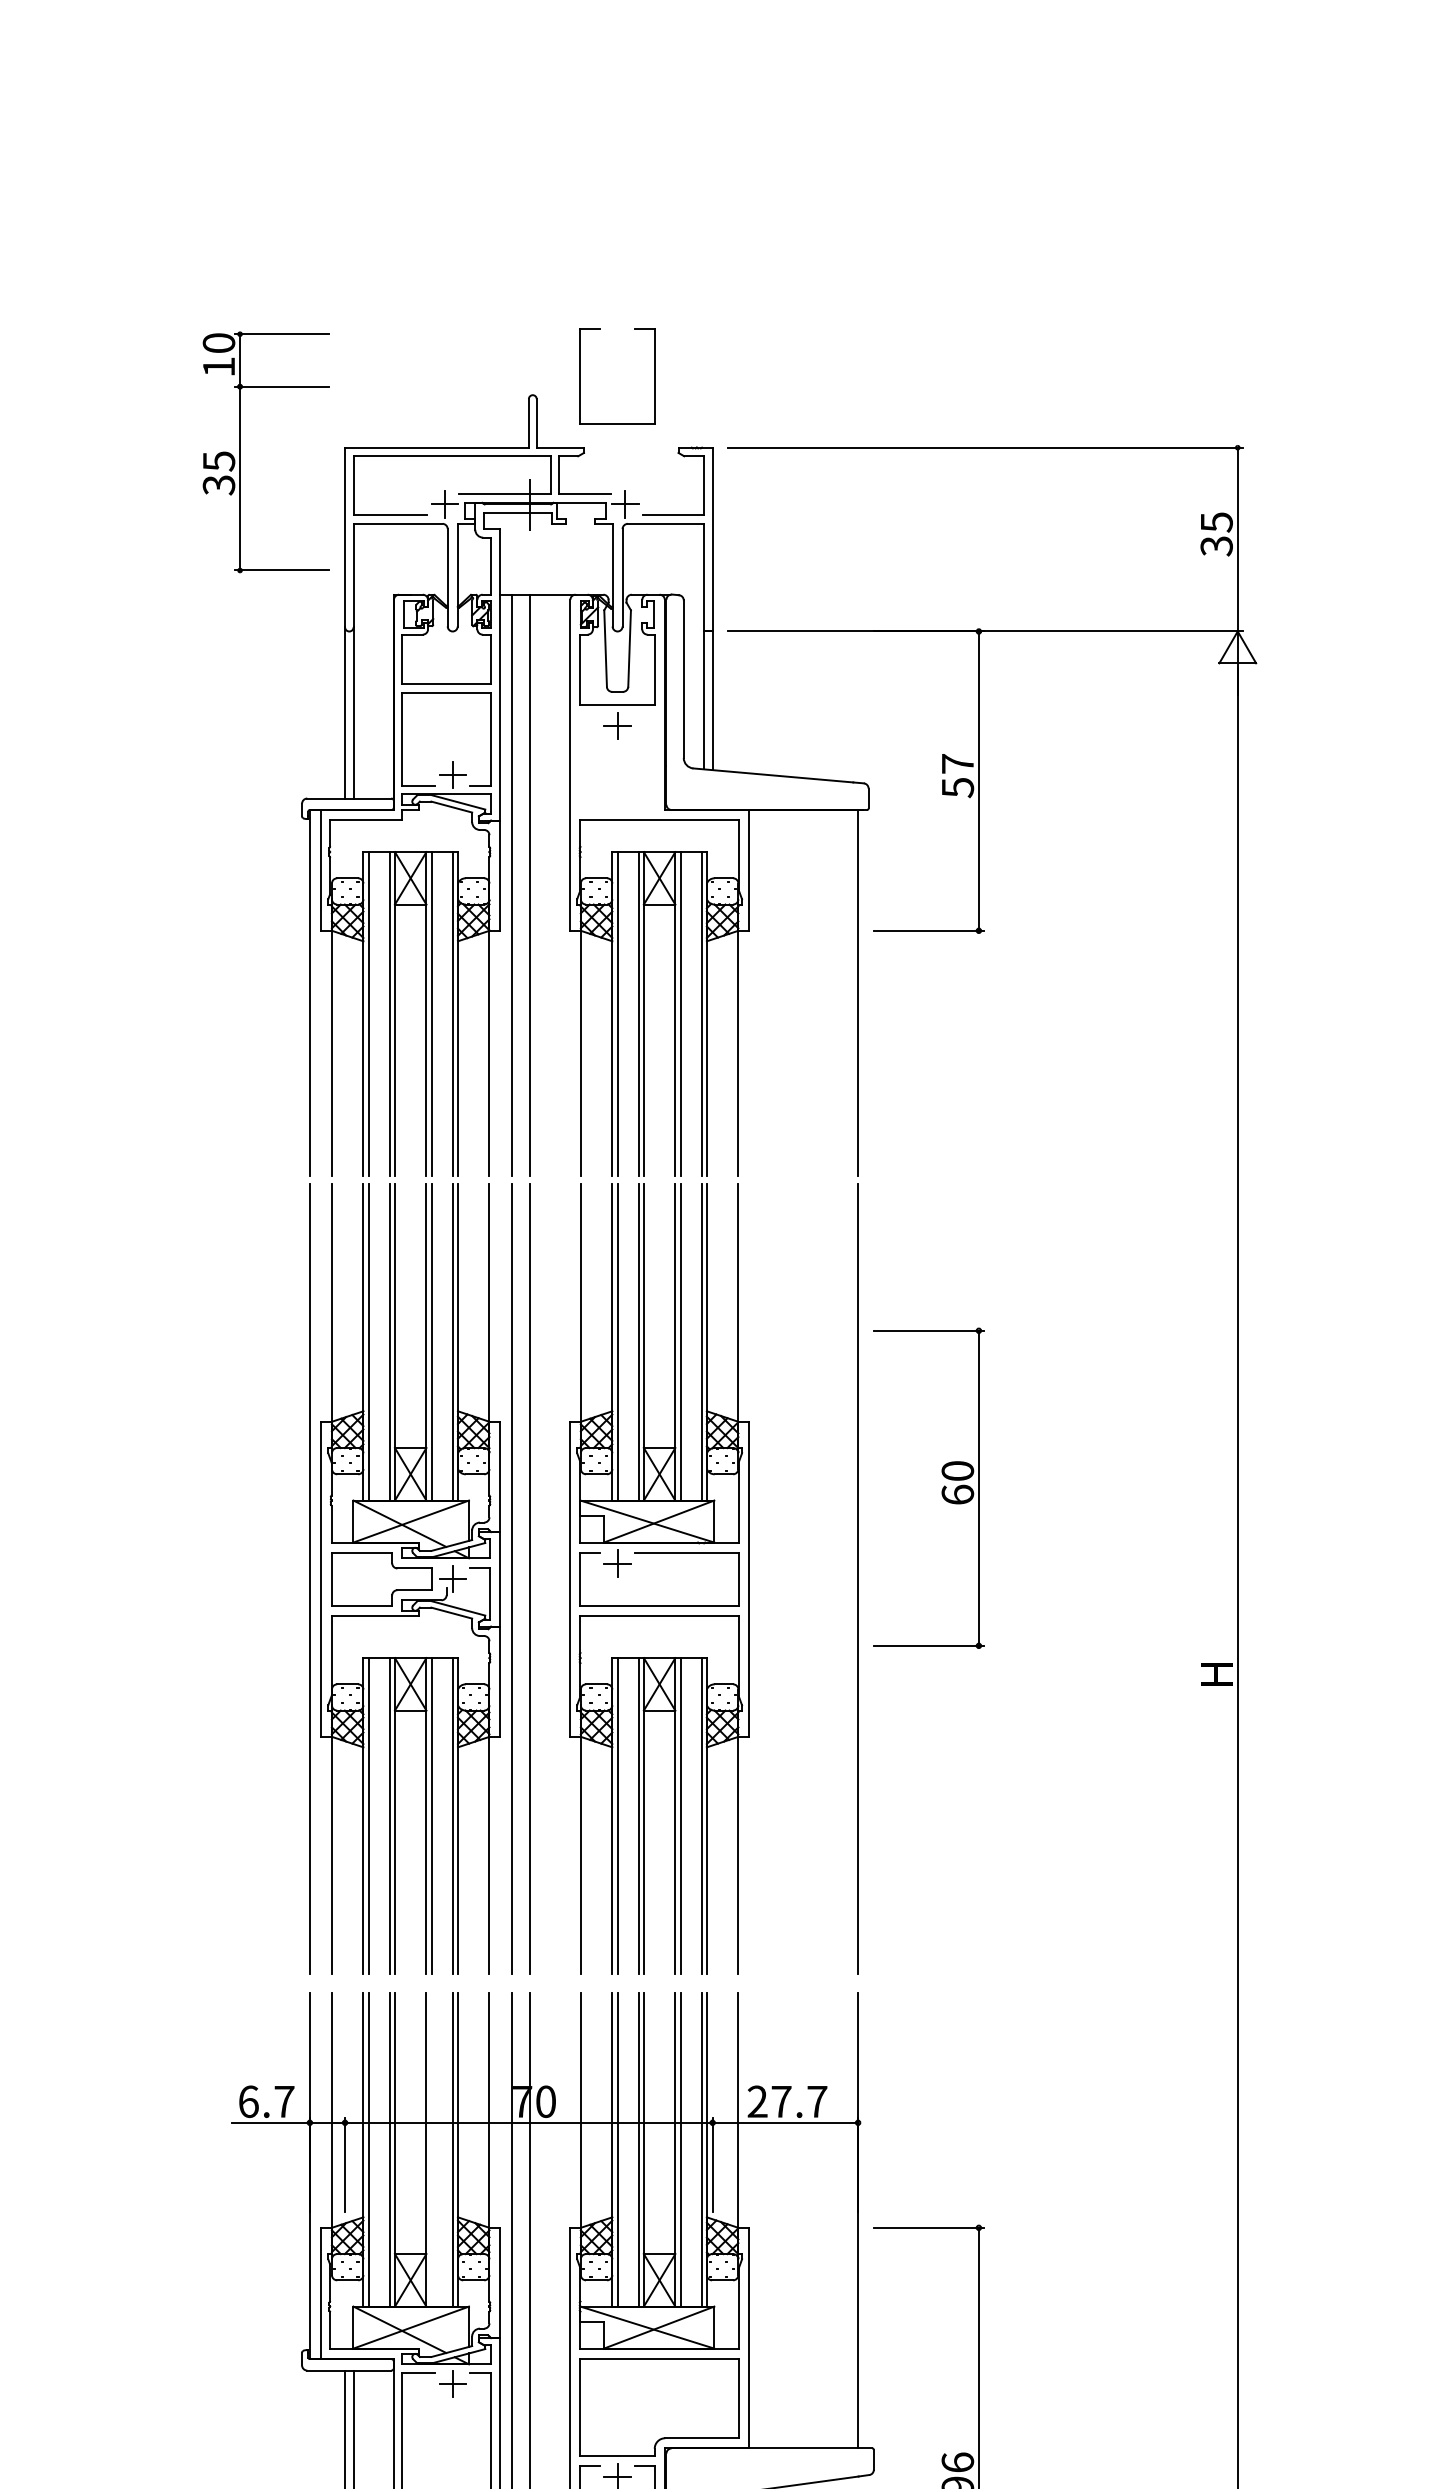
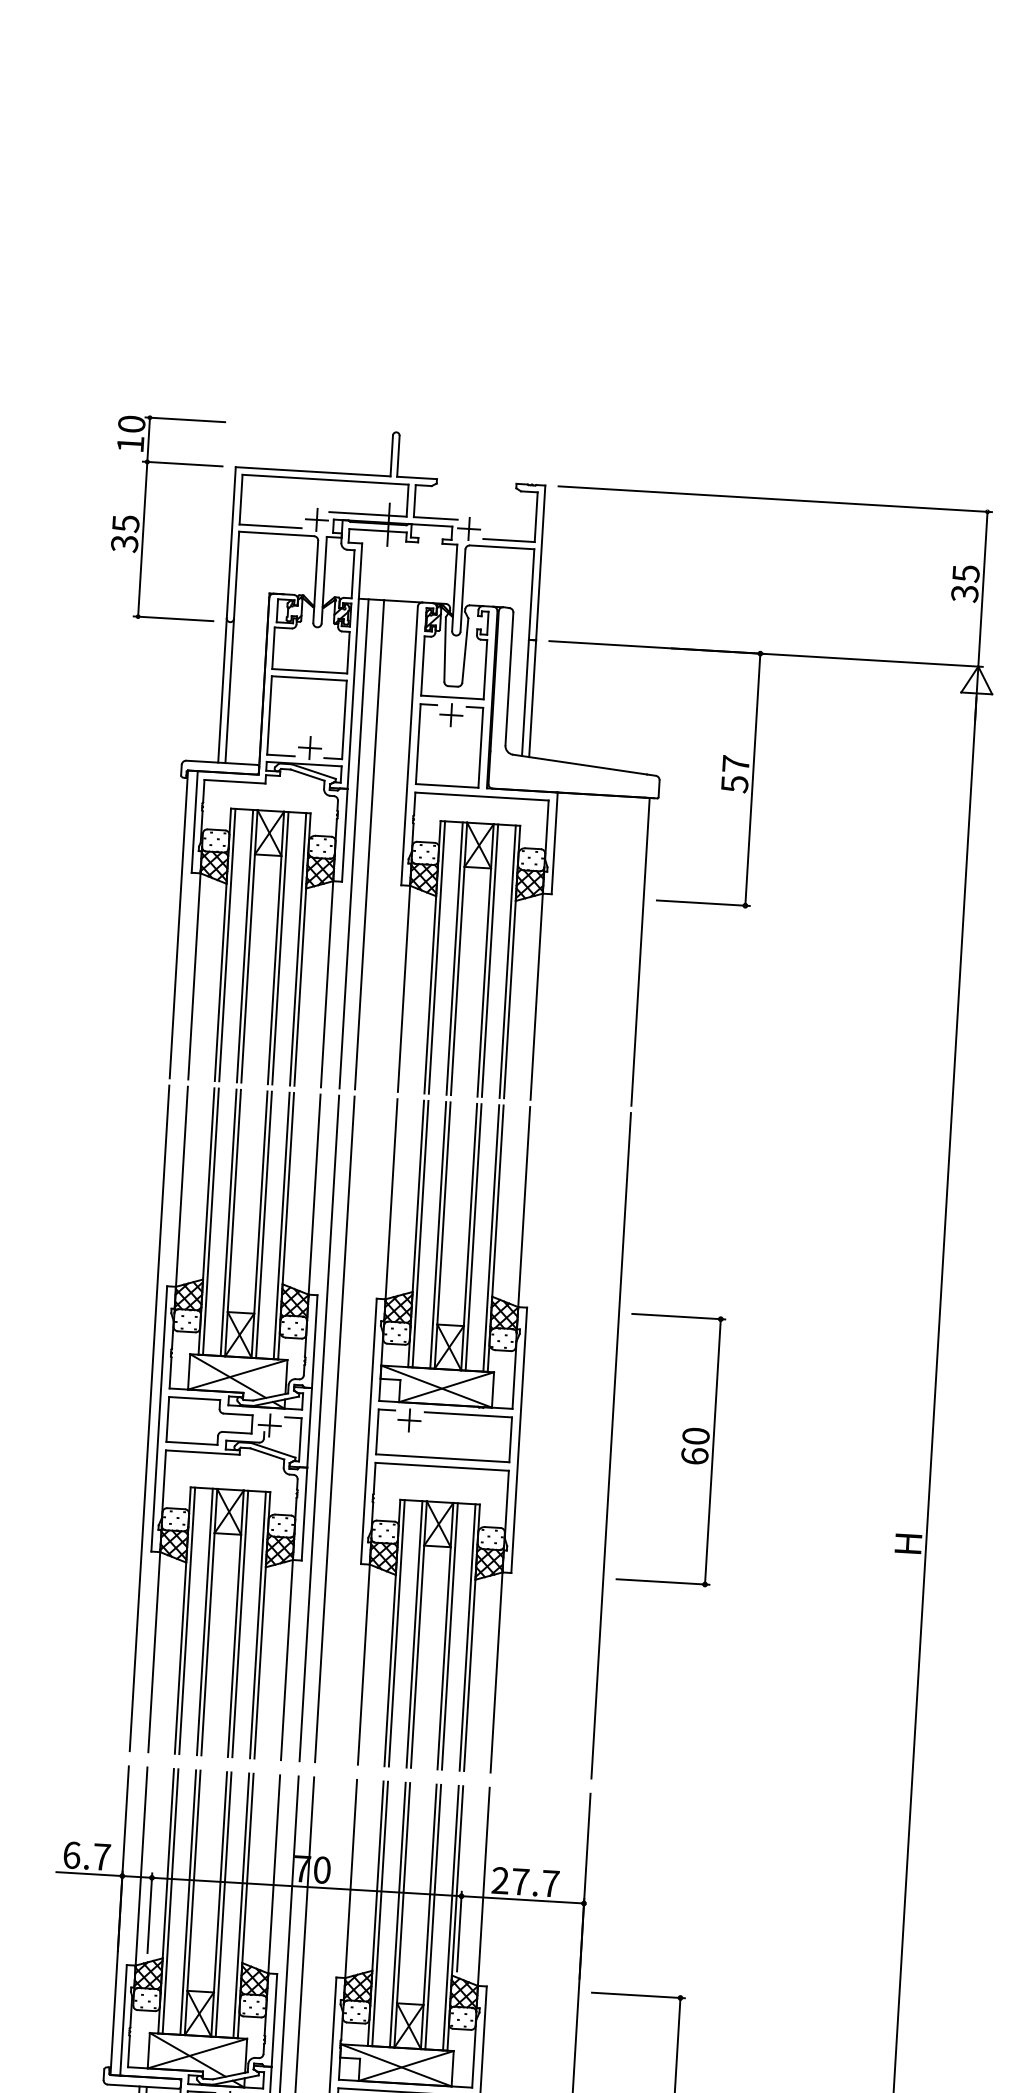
part: (580, 376) -> (418, 744), moved
part: (240, 452) -> (144, 517), moved
part: (941, 1490) -> (681, 1451), moved
line: (431, 2149) -> (223, 1904), added

